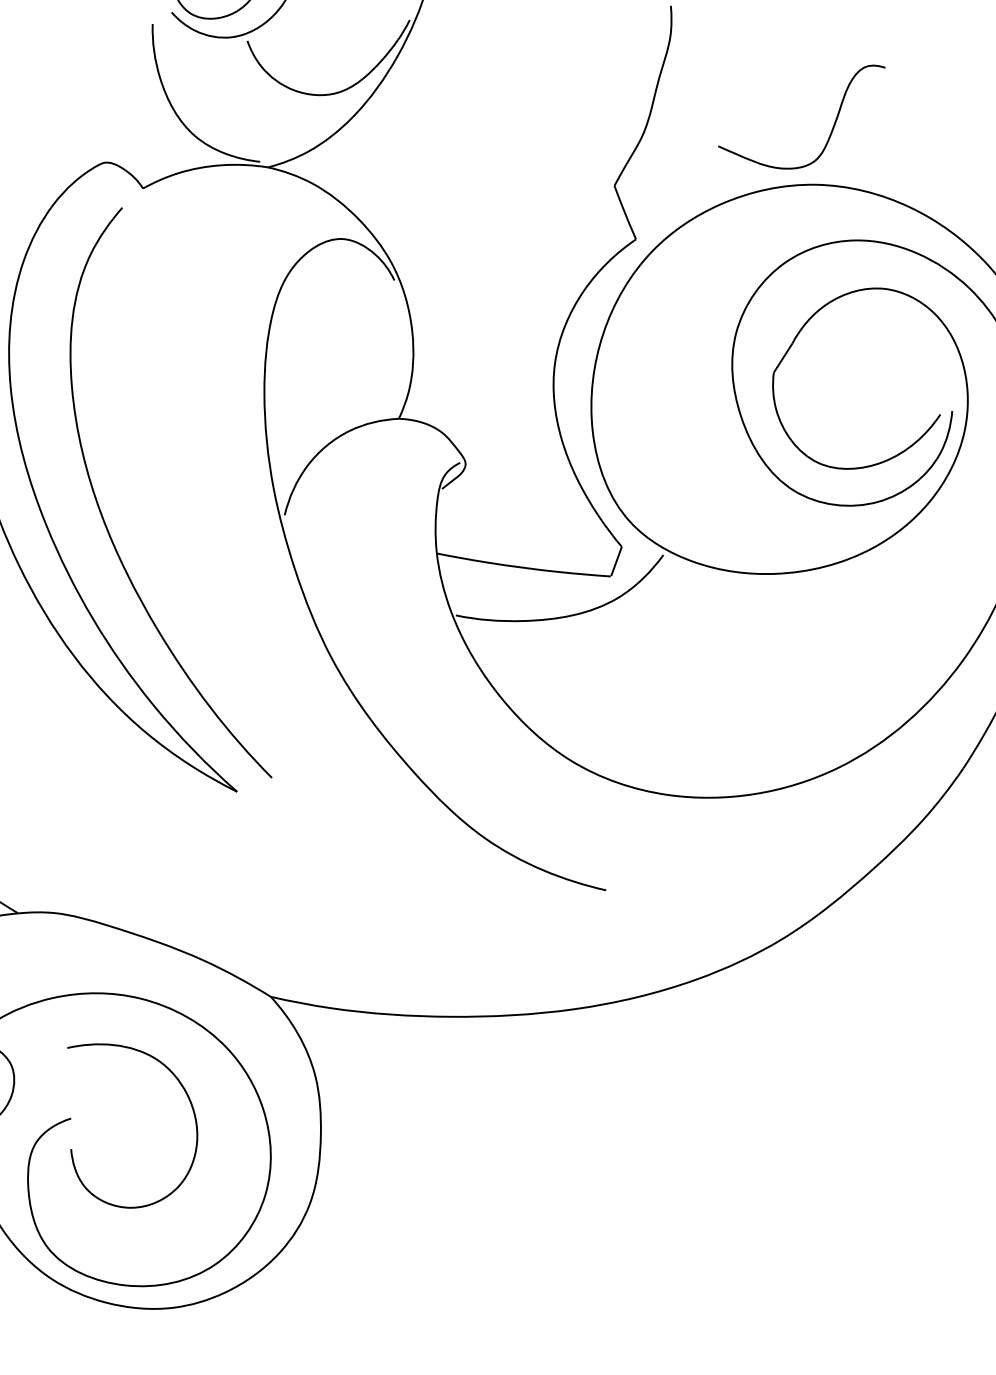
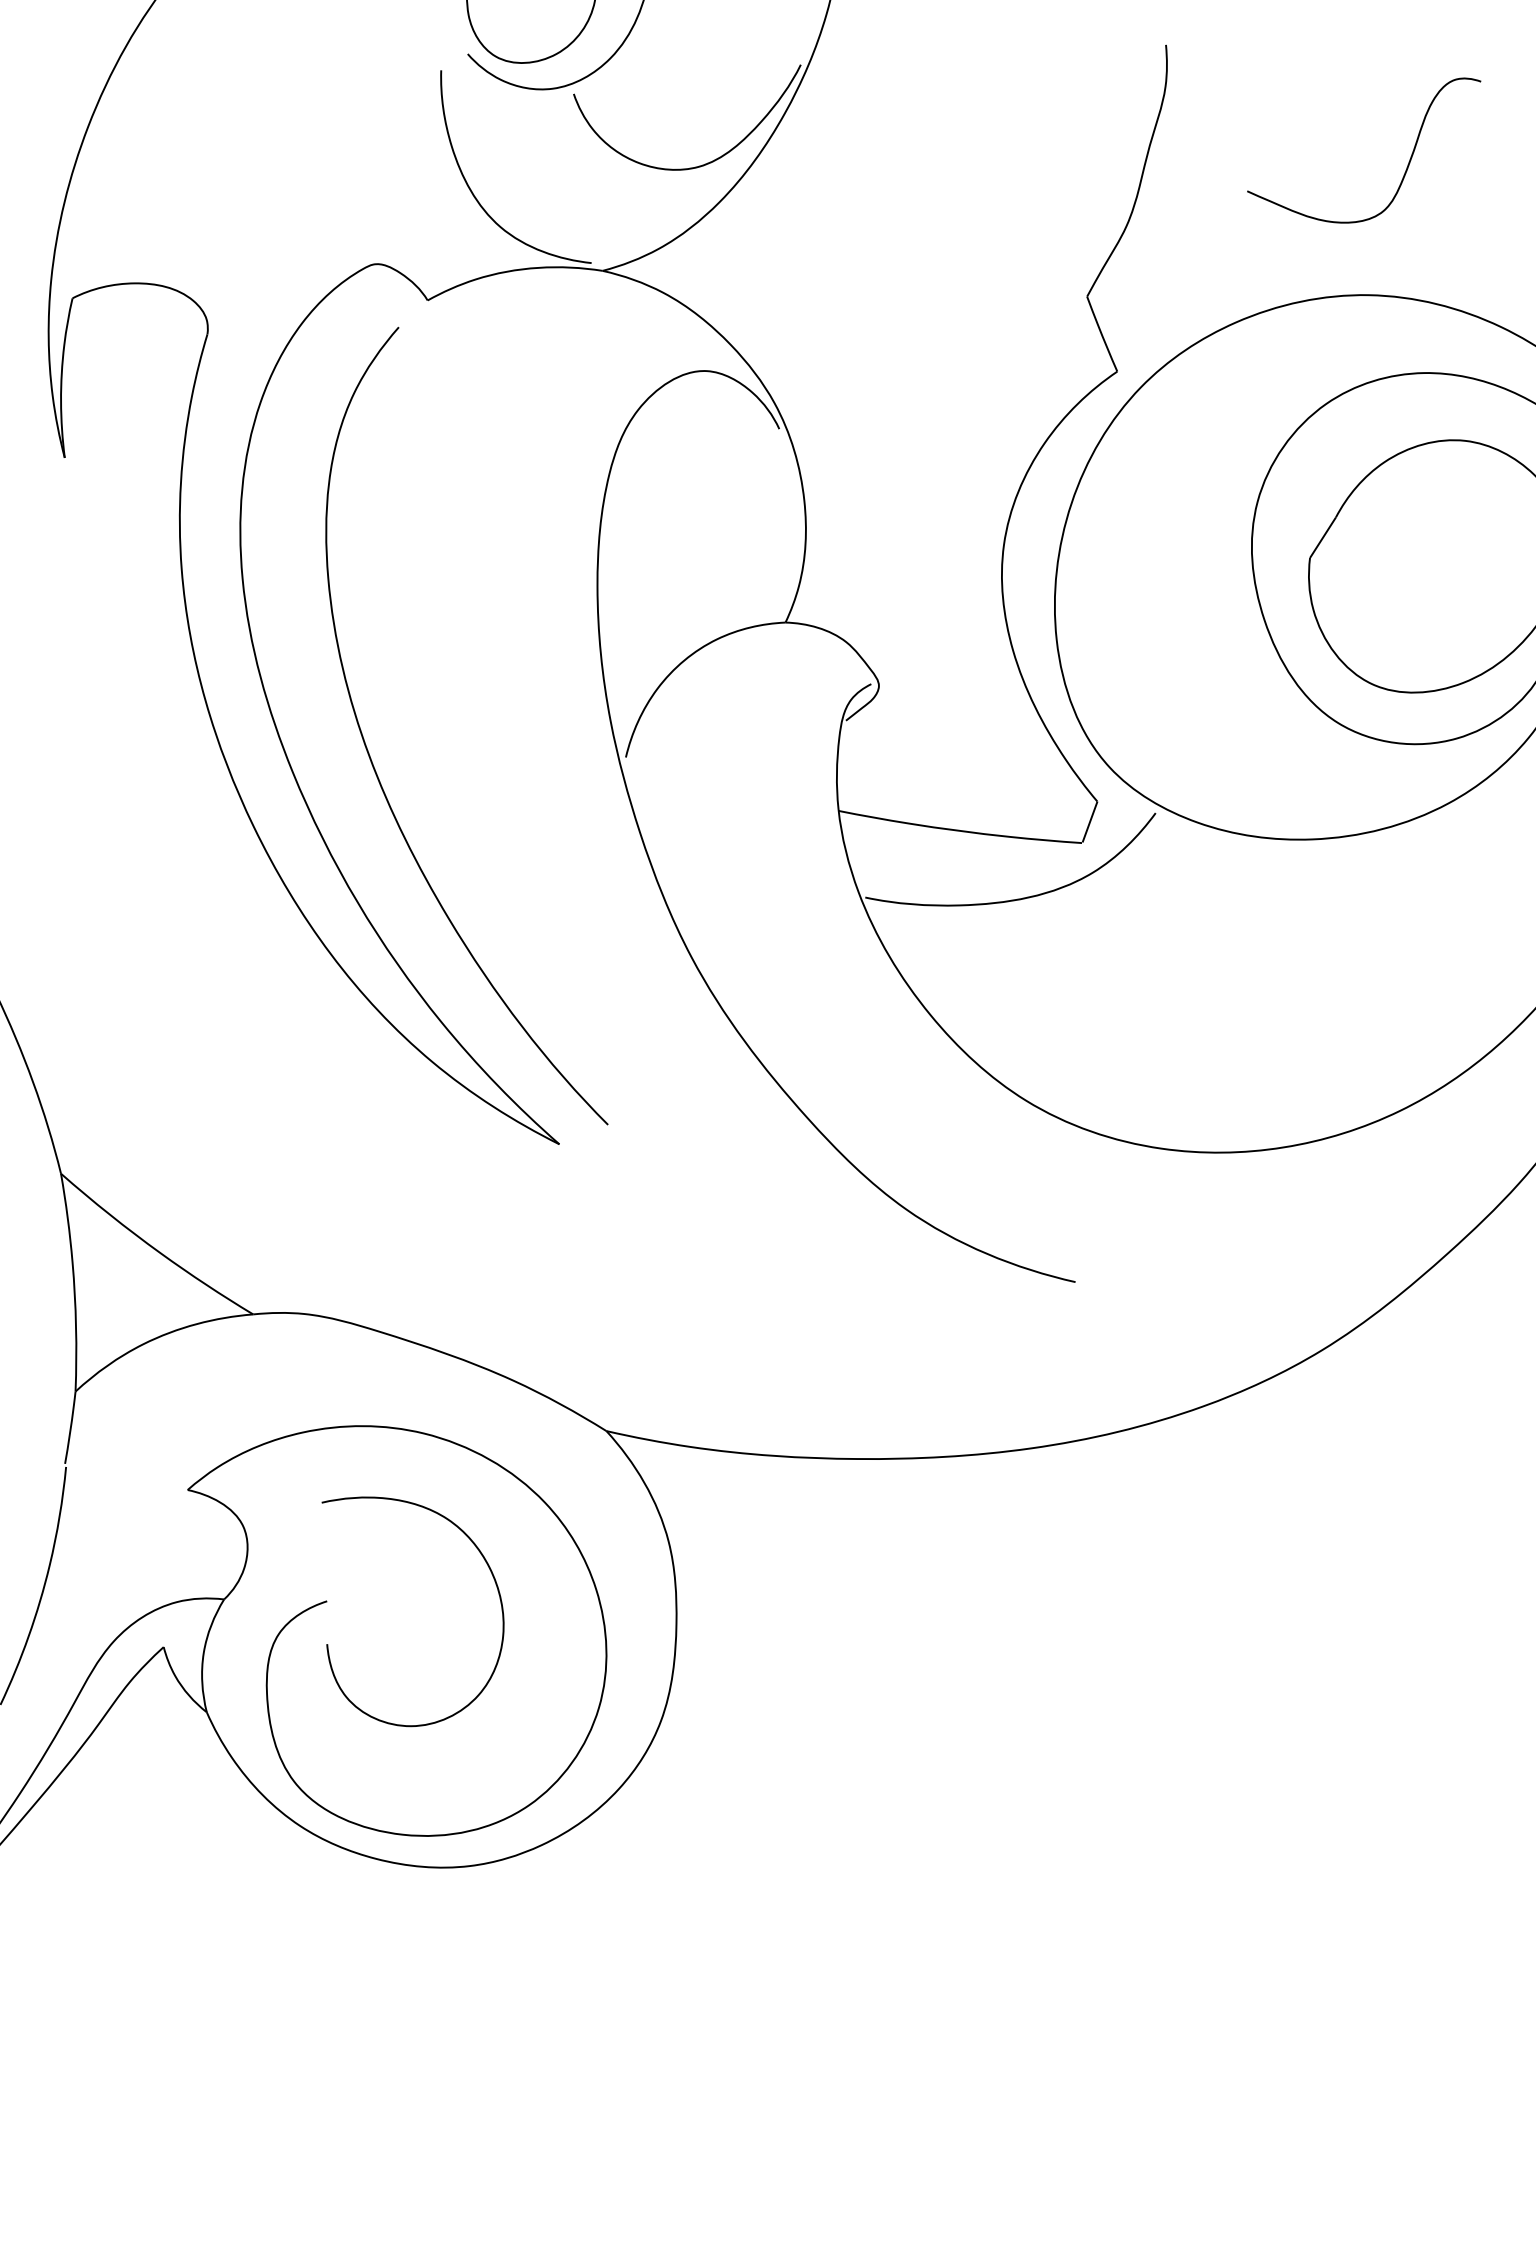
curve: (832, 127) -> (1407, 164), moved

